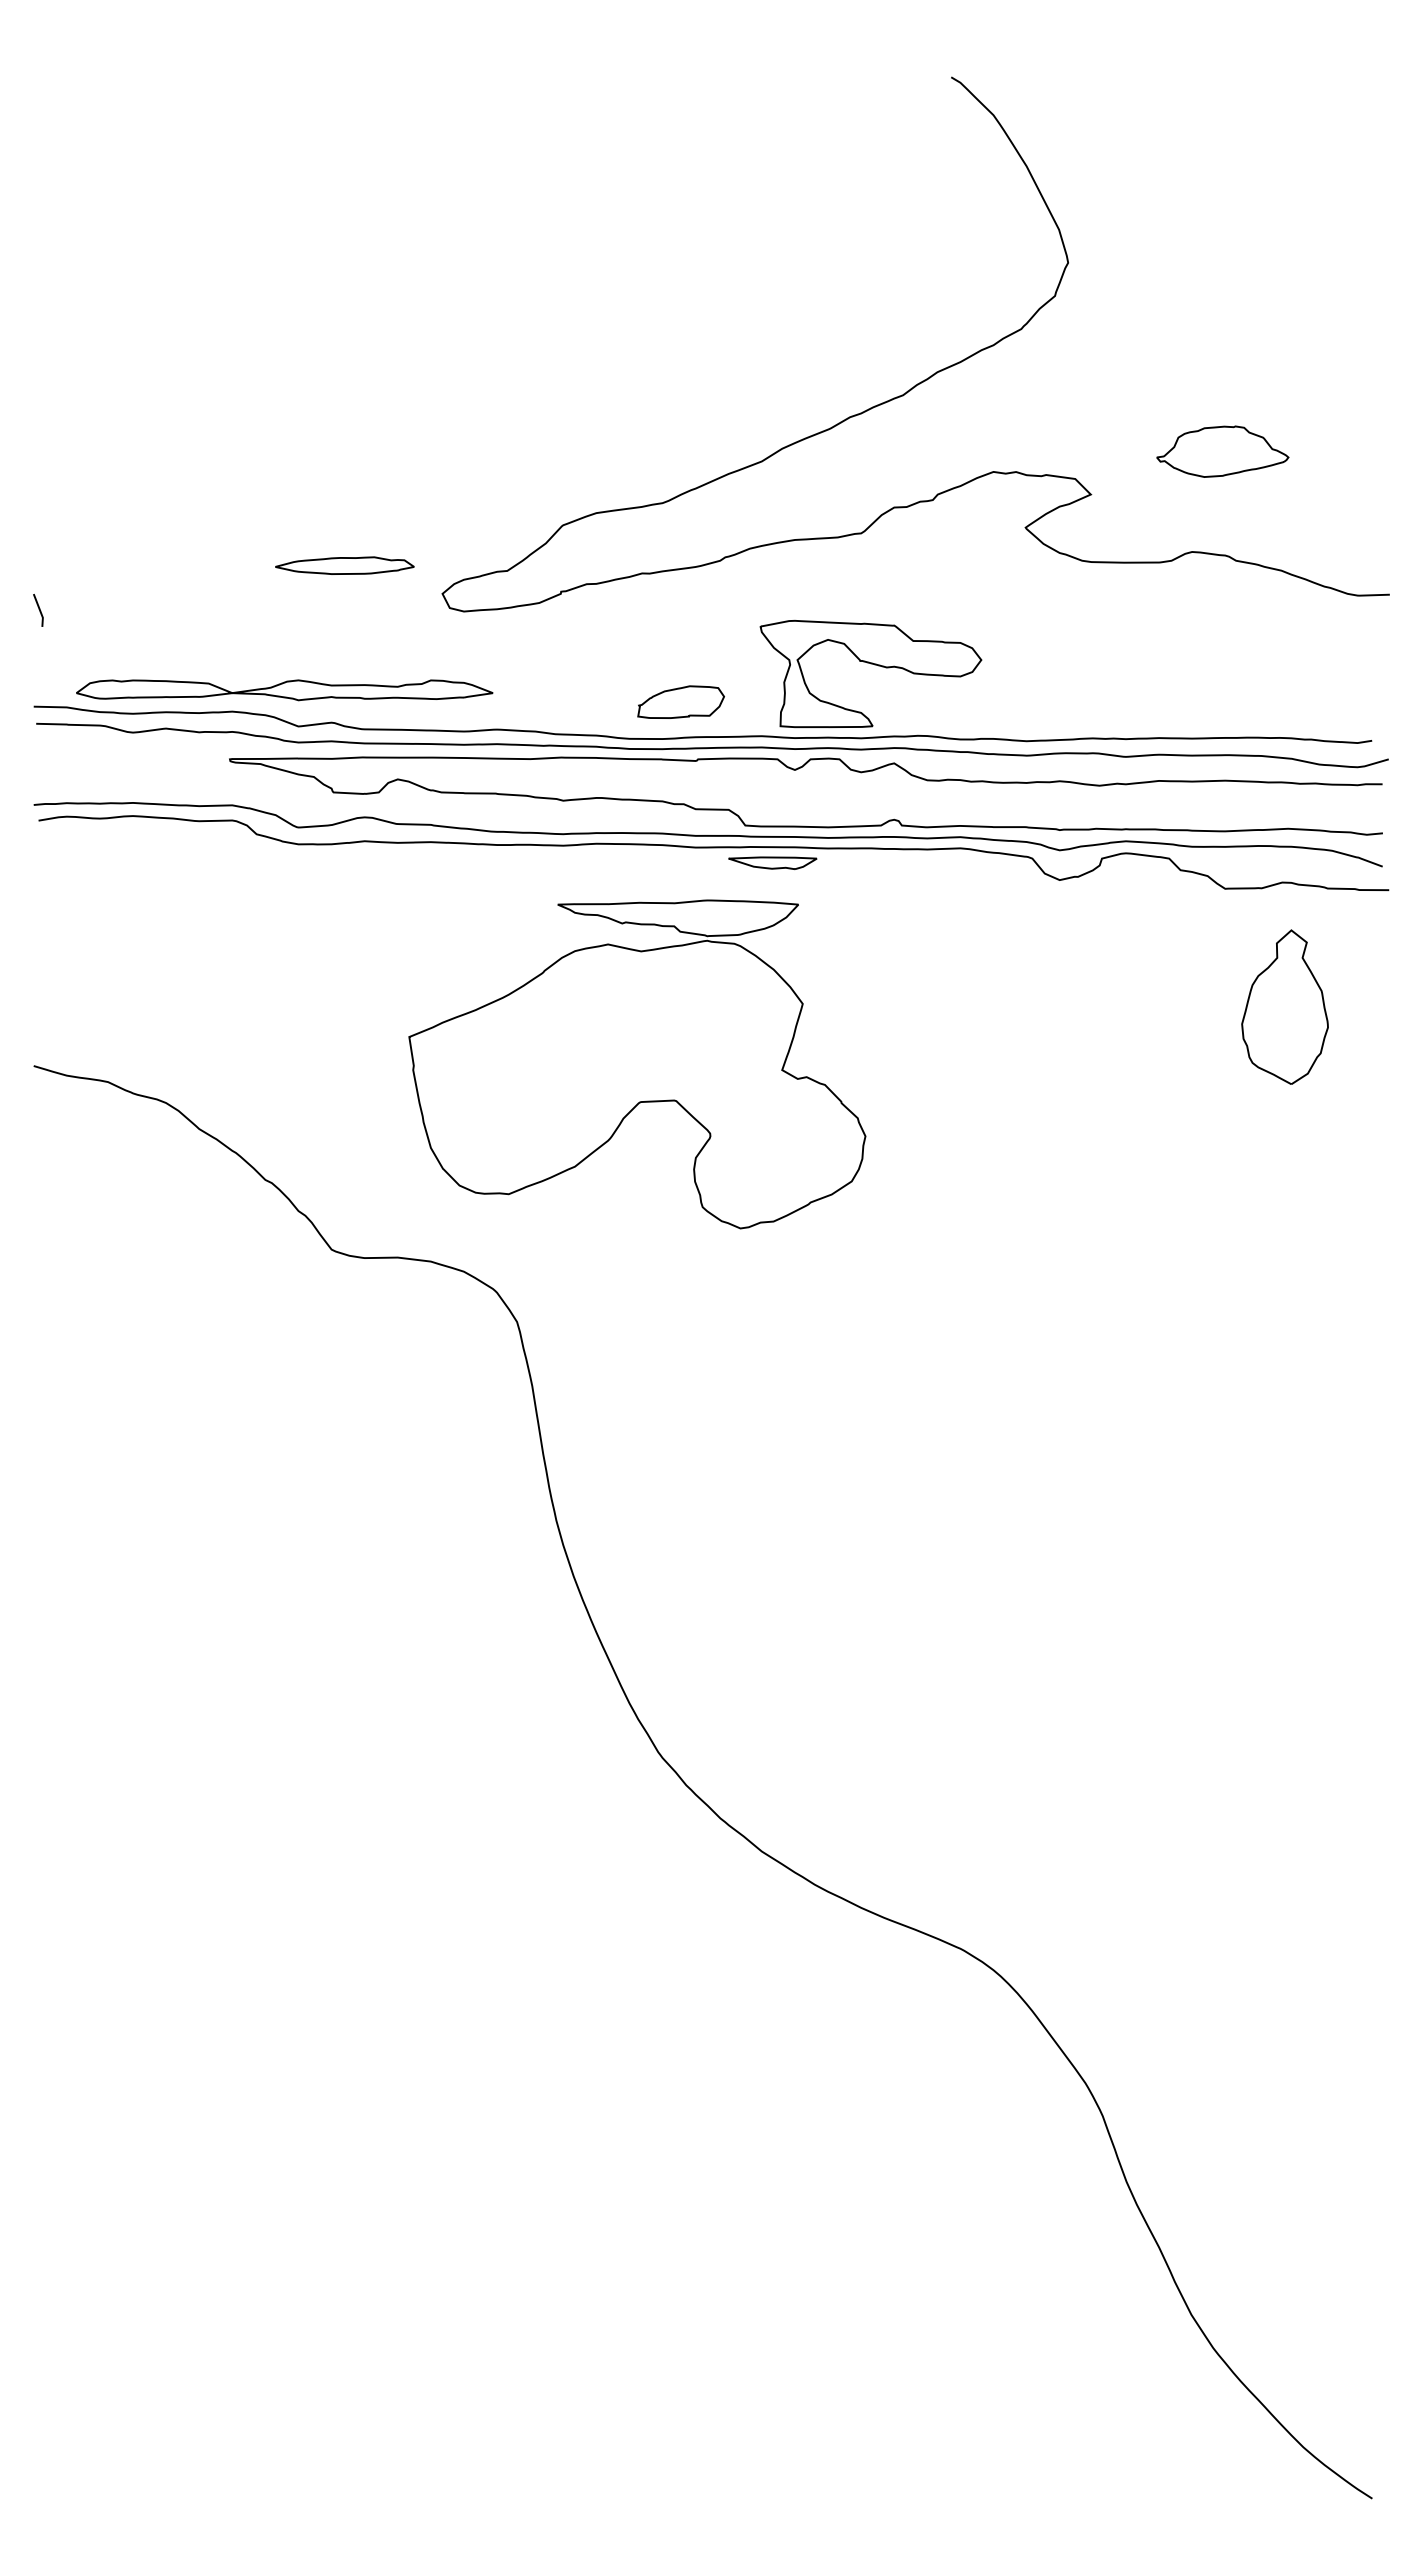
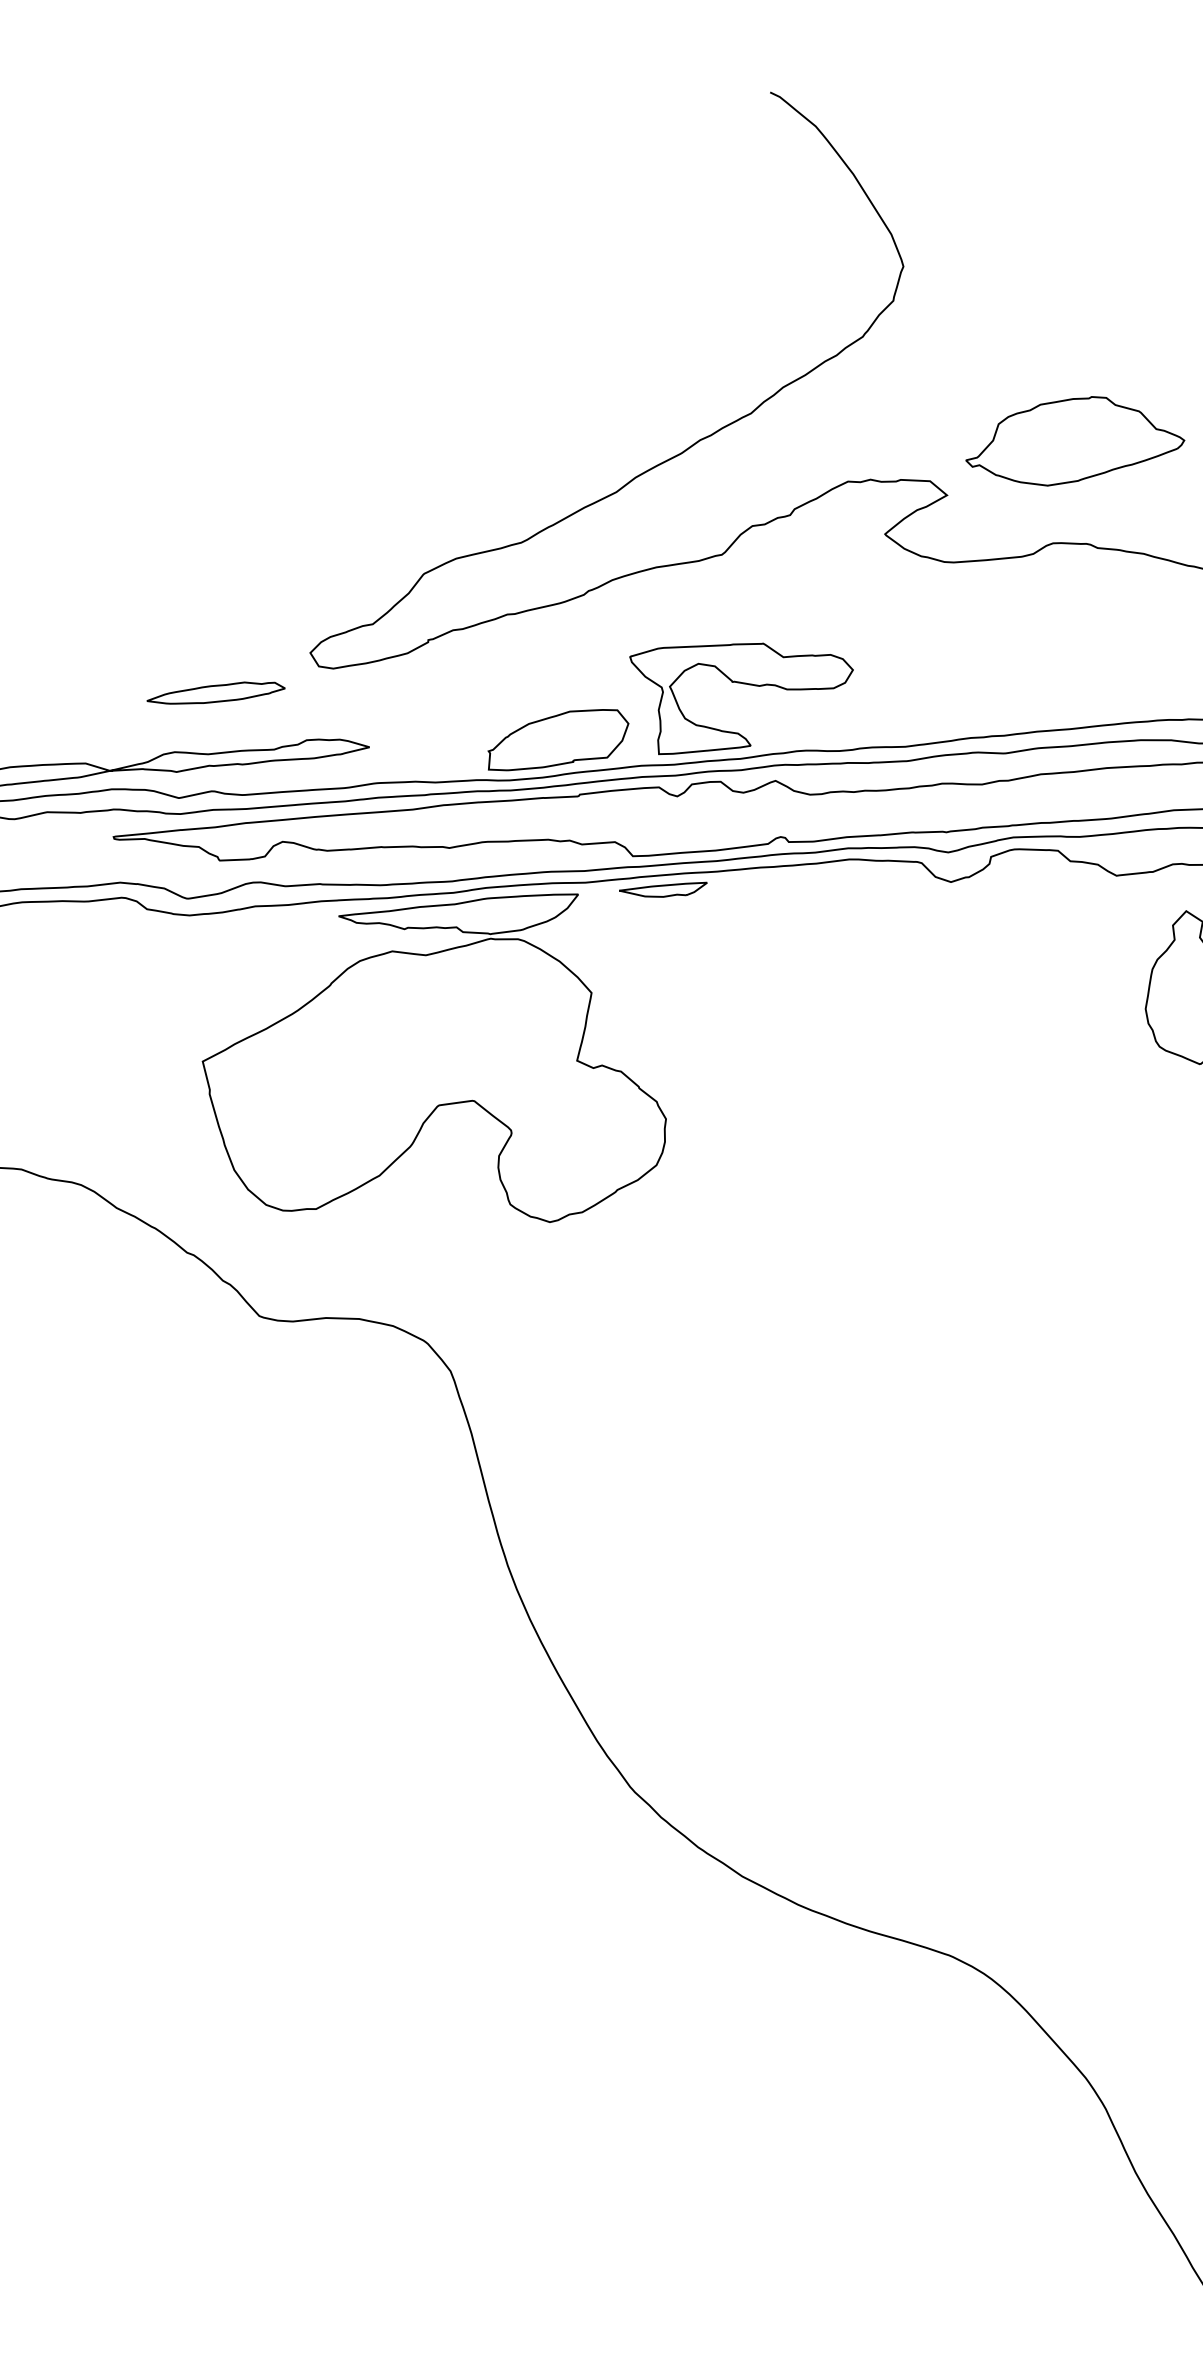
part: (1222, 451) -> (1074, 440), size x1.67
part: (344, 565) -> (215, 693), moved
part: (680, 701) -> (557, 738), size x1.67
part: (637, 1064) -> (432, 1068), moved

